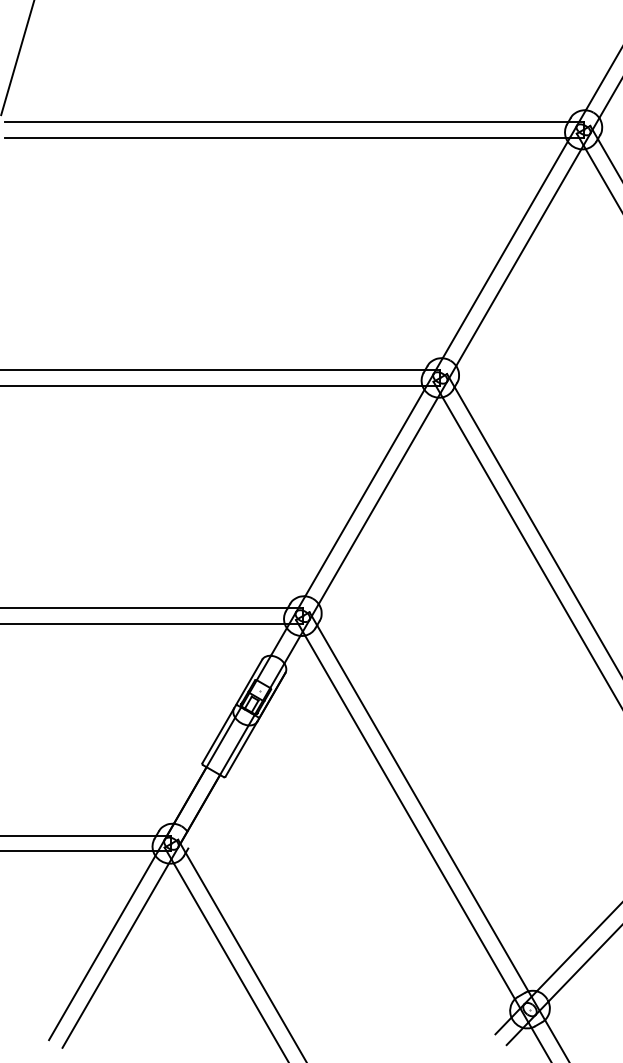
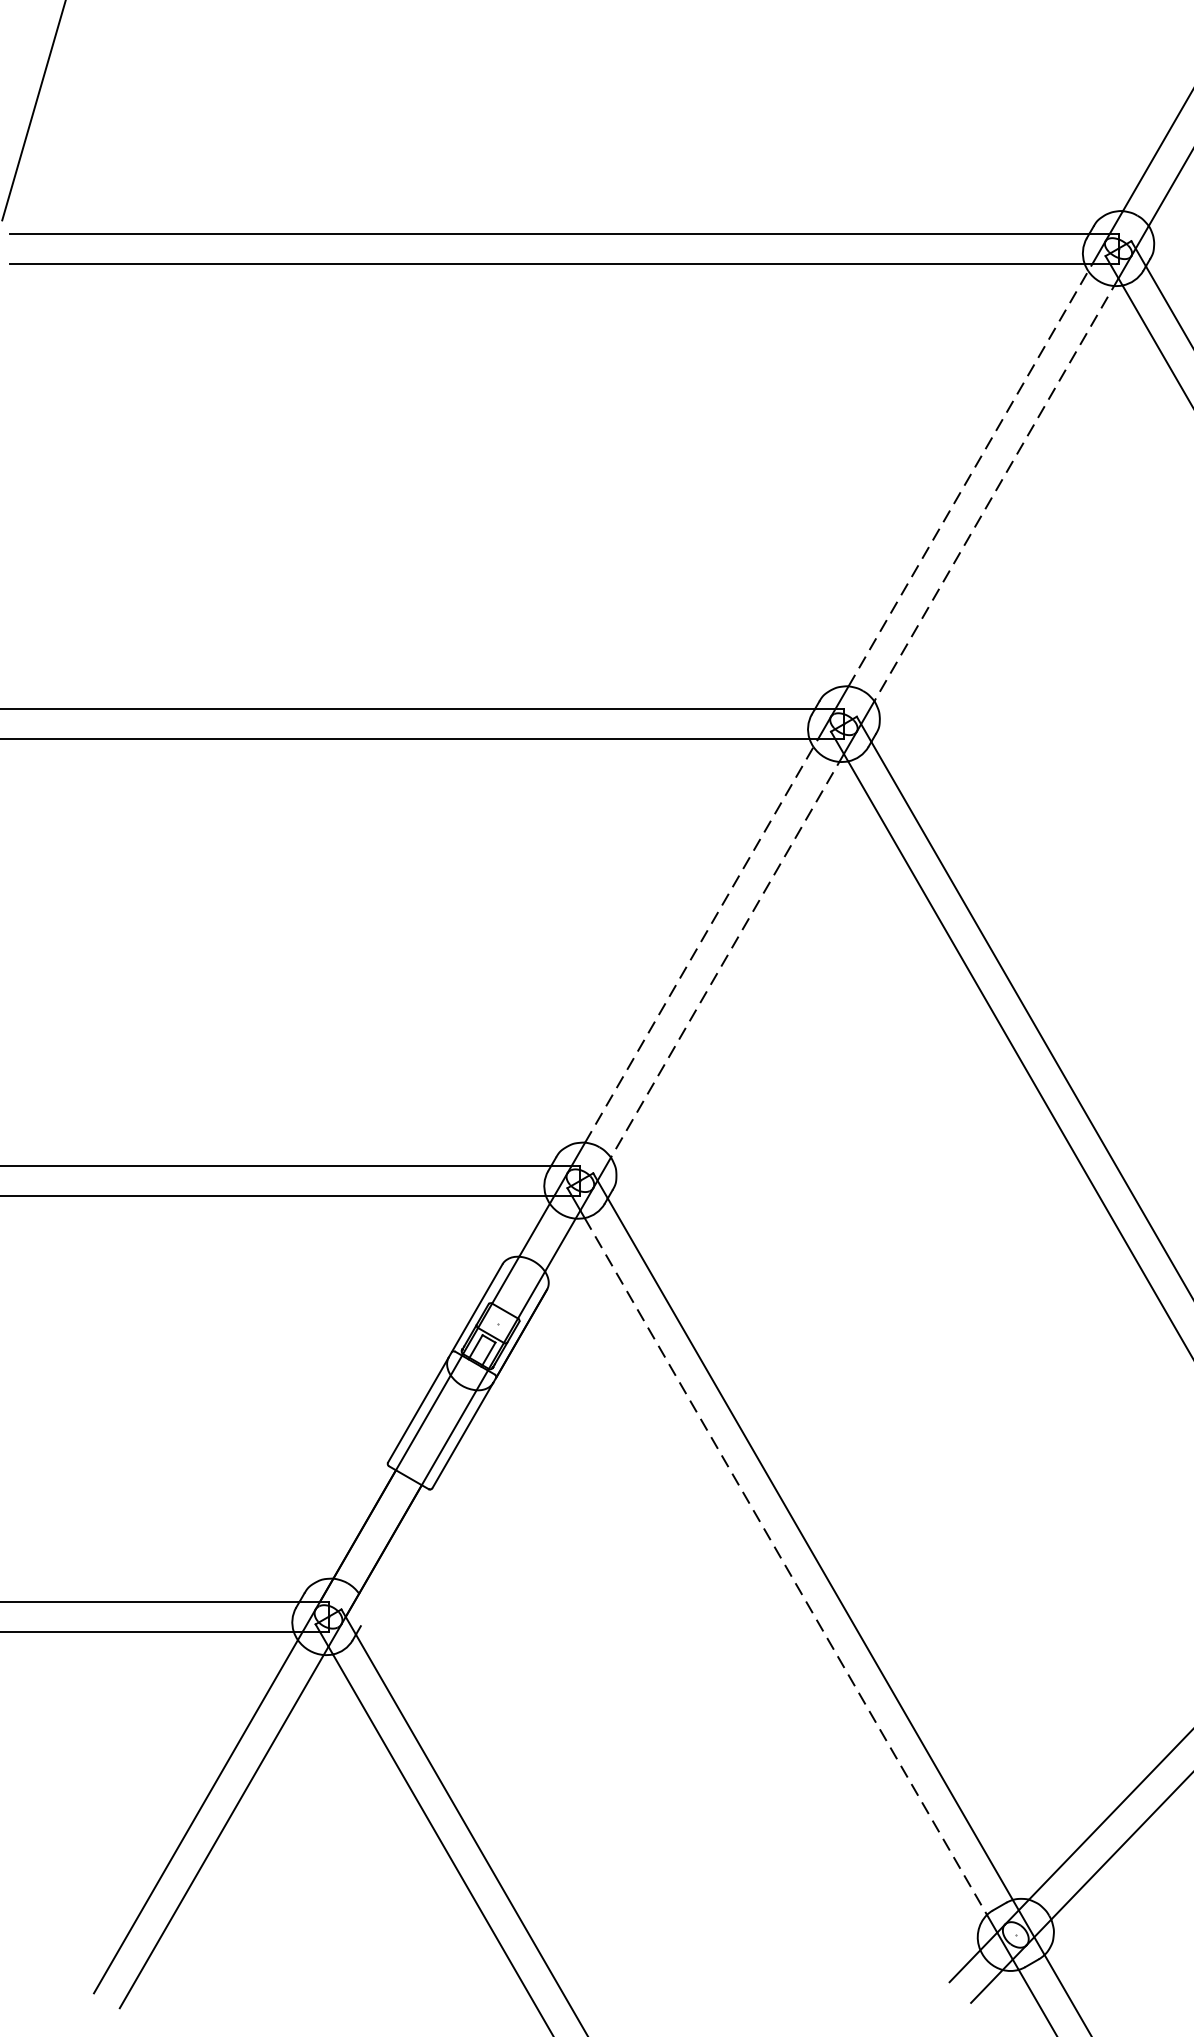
line: (506, 247) -> (970, 474), solid -> dashed
line: (519, 256) -> (995, 491), solid -> dashed
line: (366, 491) -> (702, 941), solid -> dashed
line: (379, 498) -> (727, 955), solid -> dashed
line: (410, 817) -> (786, 1566), solid -> dashed

